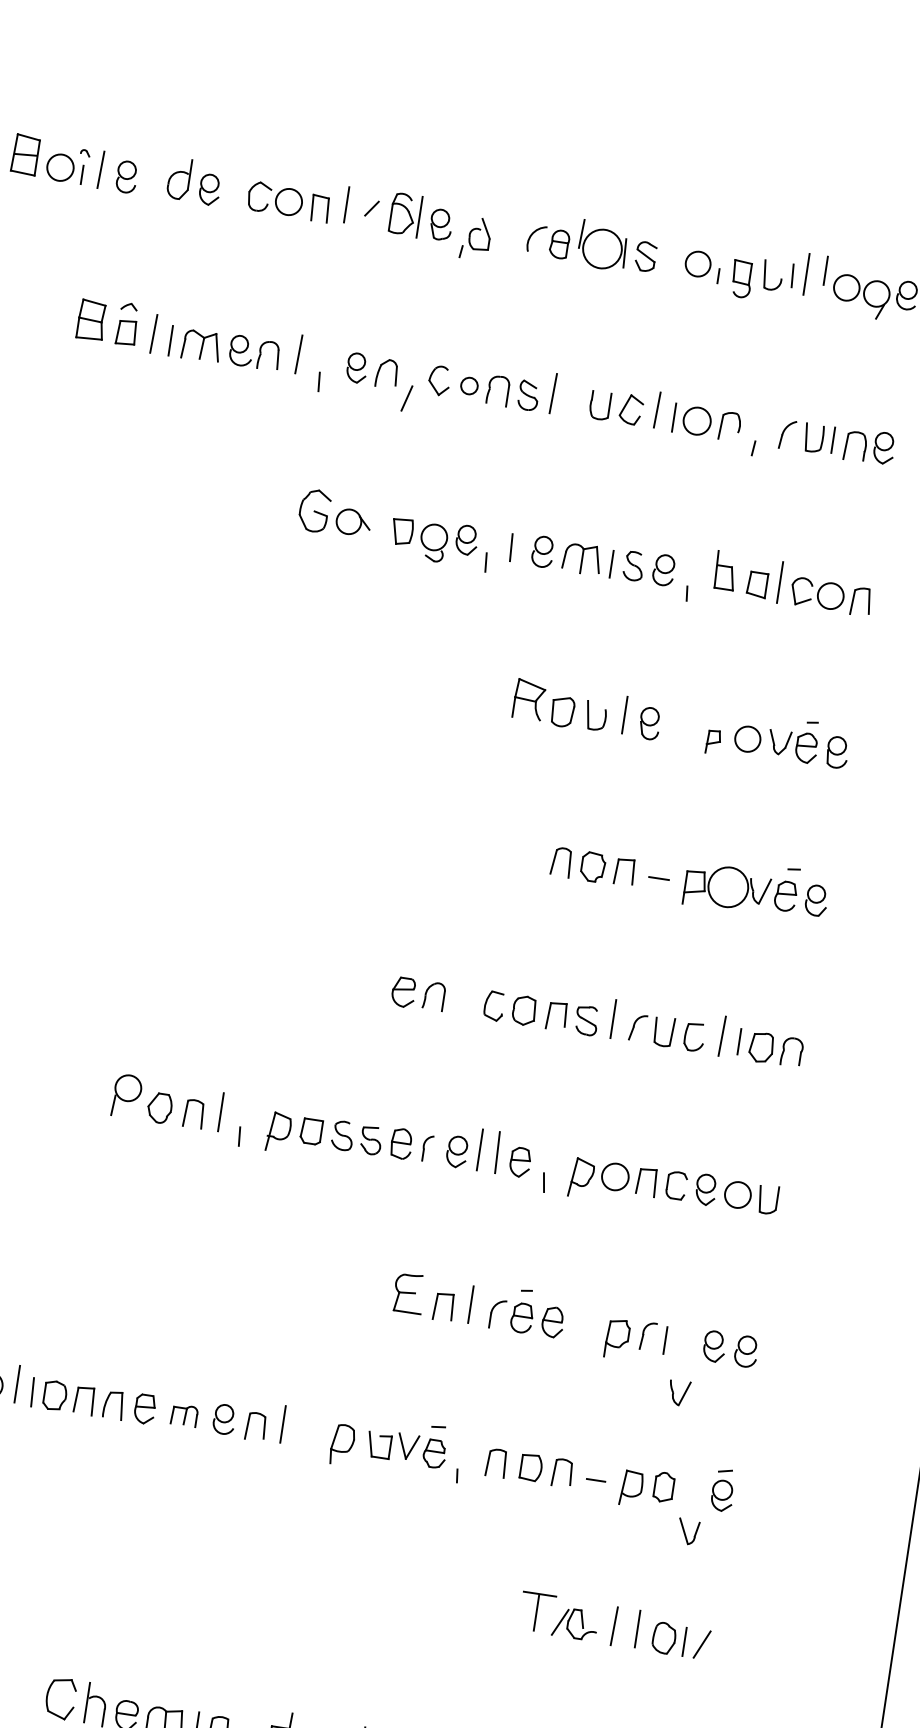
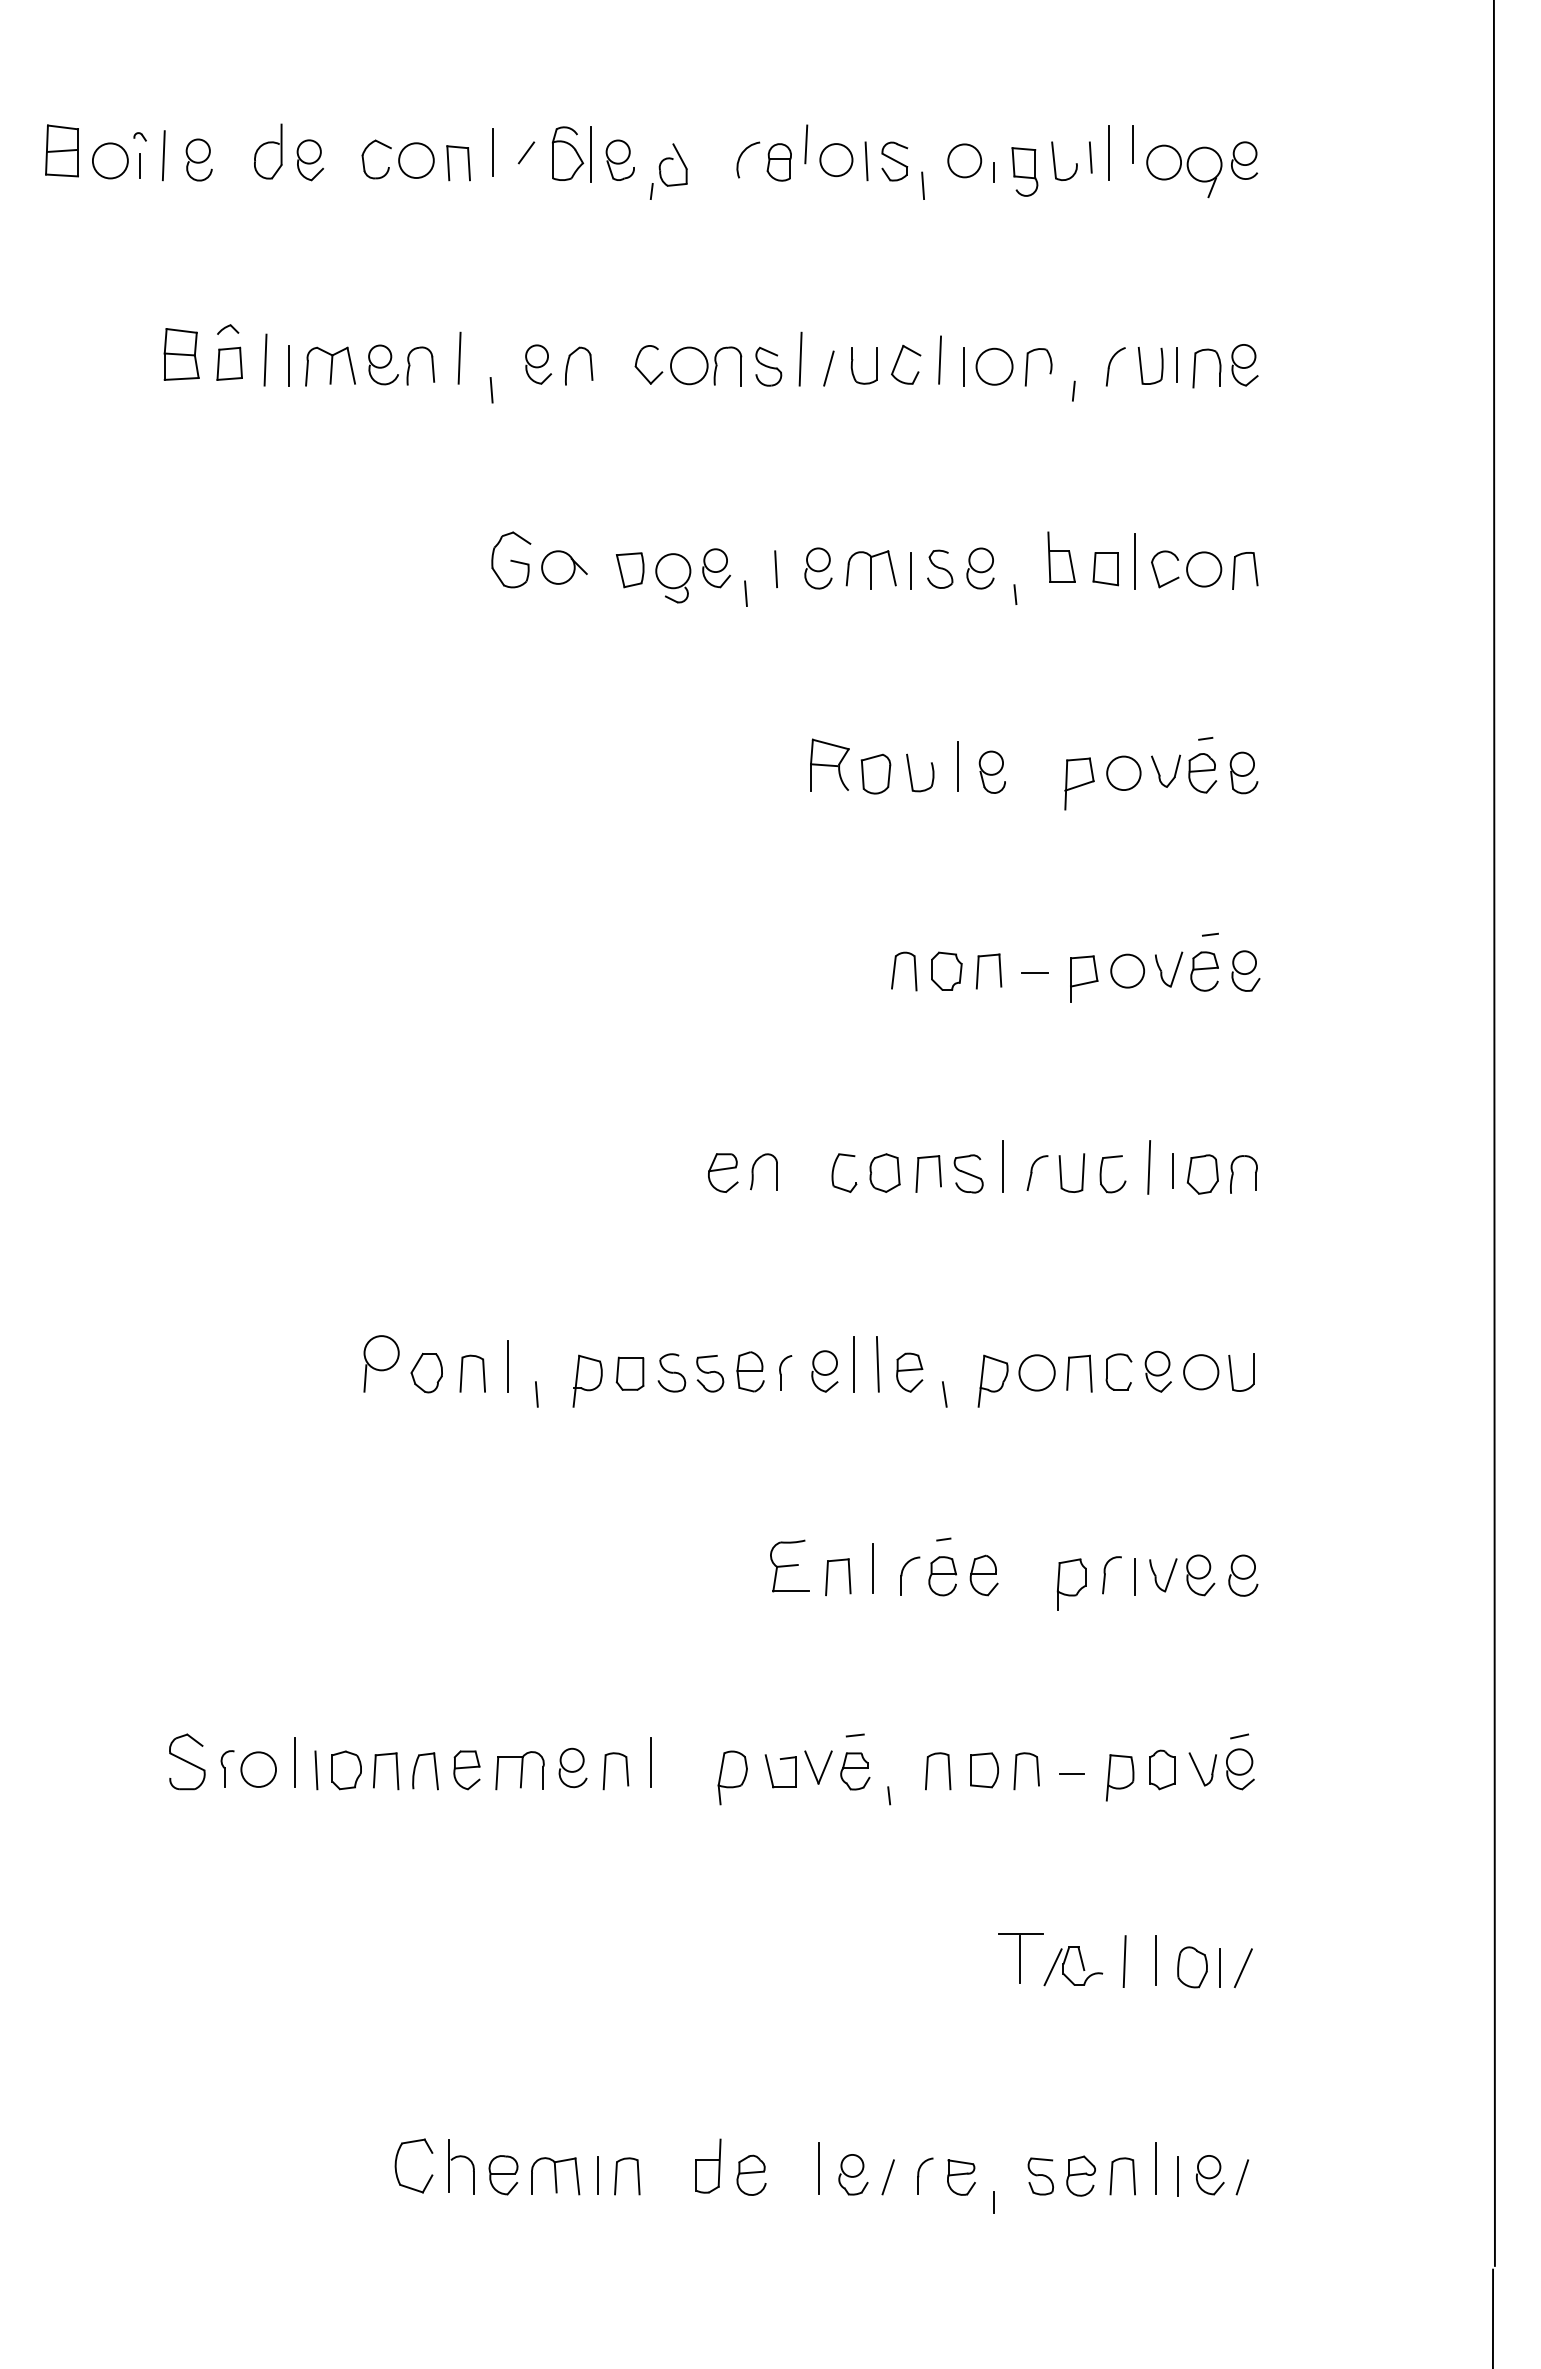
circle: (602, 249) -> (836, 160), size x0.62
line: (664, 277) -> (923, 185), added
circle: (469, 385) -> (689, 365), size x1.67
line: (406, 398) -> (828, 368), moved
part: (713, 741) -> (1079, 783), size x1.67
circle: (728, 886) -> (1127, 970), size x0.62
part: (679, 1393) -> (1163, 1575), moved
part: (184, 1415) -> (519, 1770), size x1.43
part: (687, 1531) -> (1202, 1769), moved

